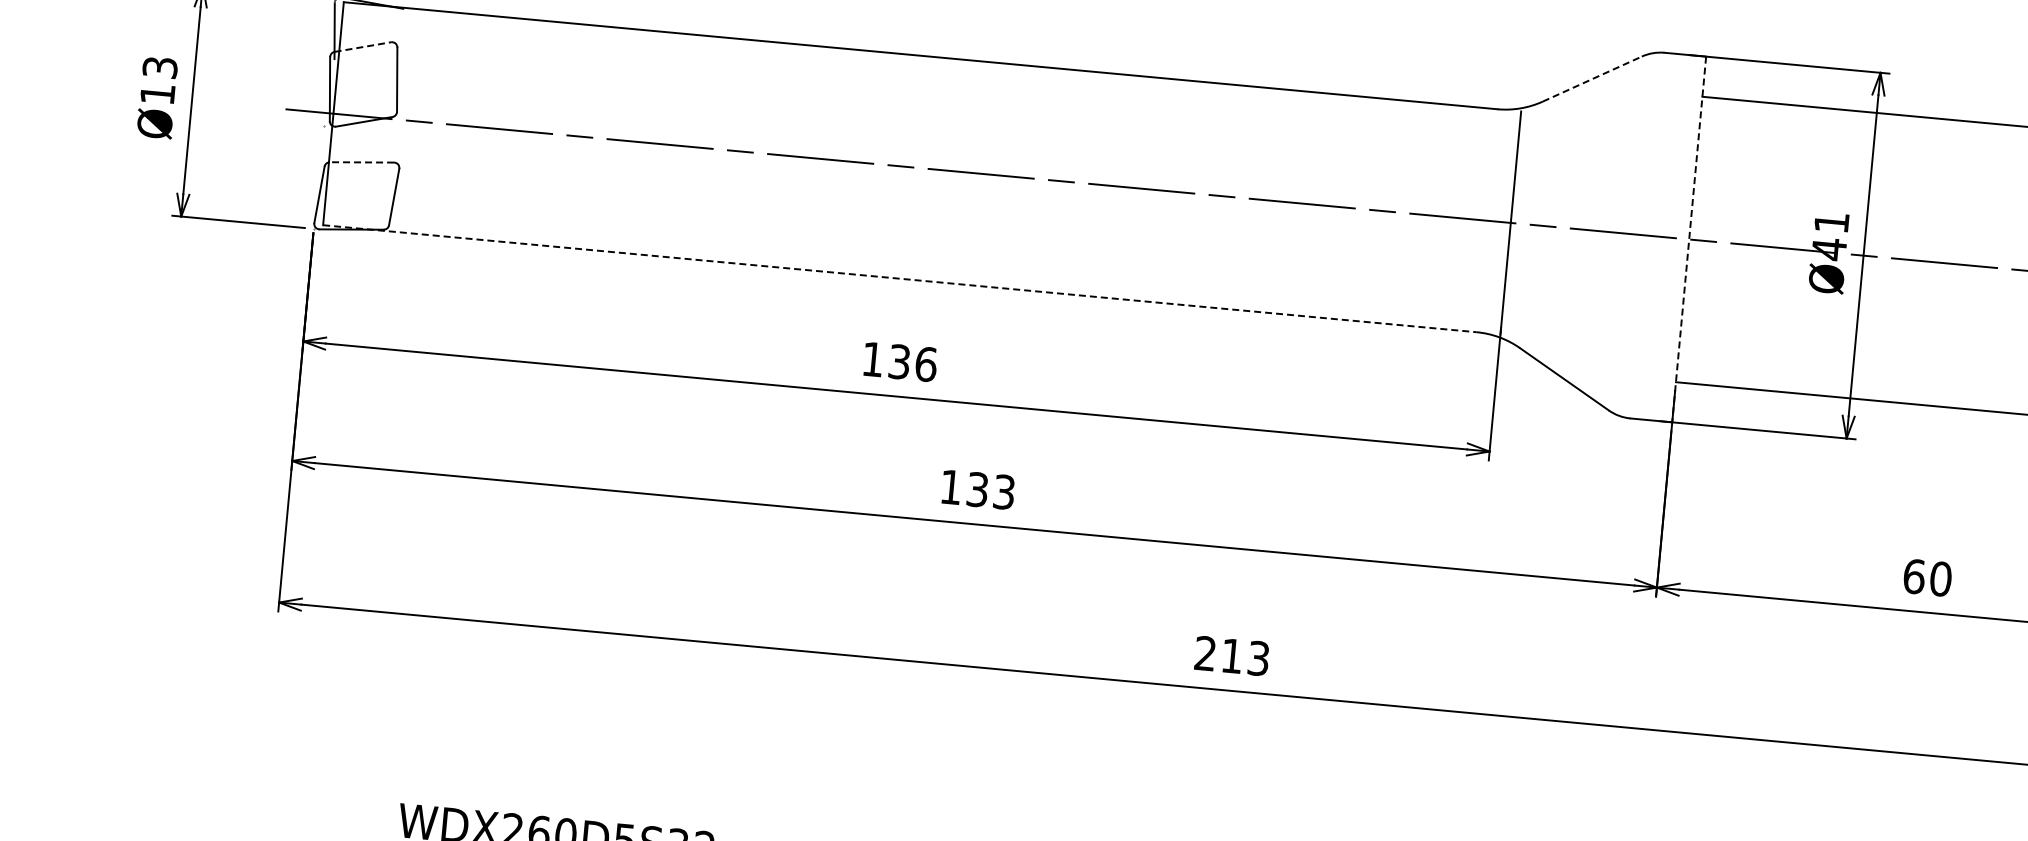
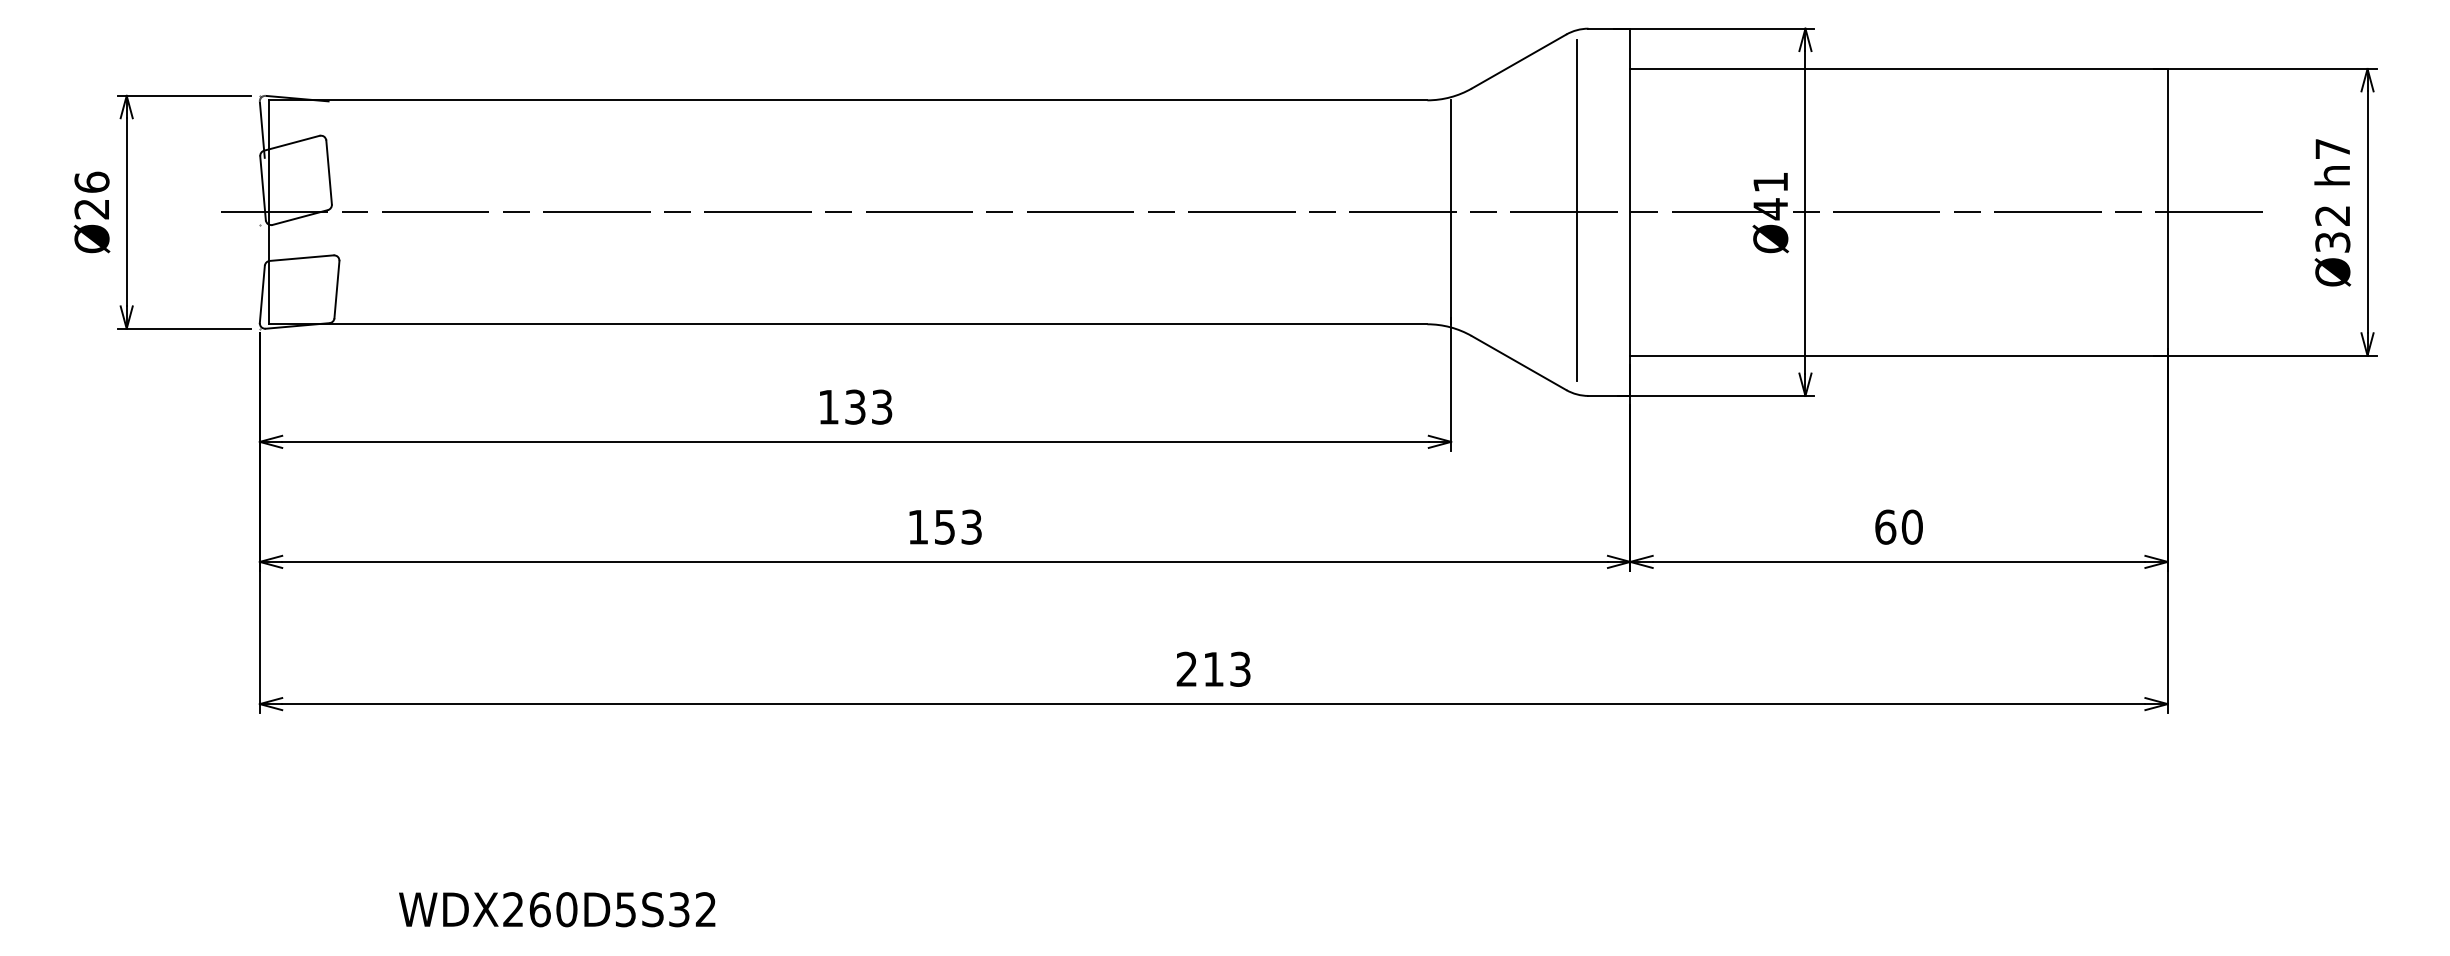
line: (362, 47) -> (291, 143), dashed -> solid
line: (1592, 79) -> (1519, 61), dashed -> solid
text: (158, 80) -> (91, 195), Ø13 -> Ø26
line: (361, 162) -> (301, 258), dashed -> solid
line: (1635, 231) -> (1576, 209), added
line: (1689, 239) -> (1630, 212), dashed -> solid
line: (900, 278) -> (848, 324), dashed -> solid
text: (925, 363) -> (881, 406), 136 -> 133
text: (977, 488) -> (944, 526), 133 -> 153

